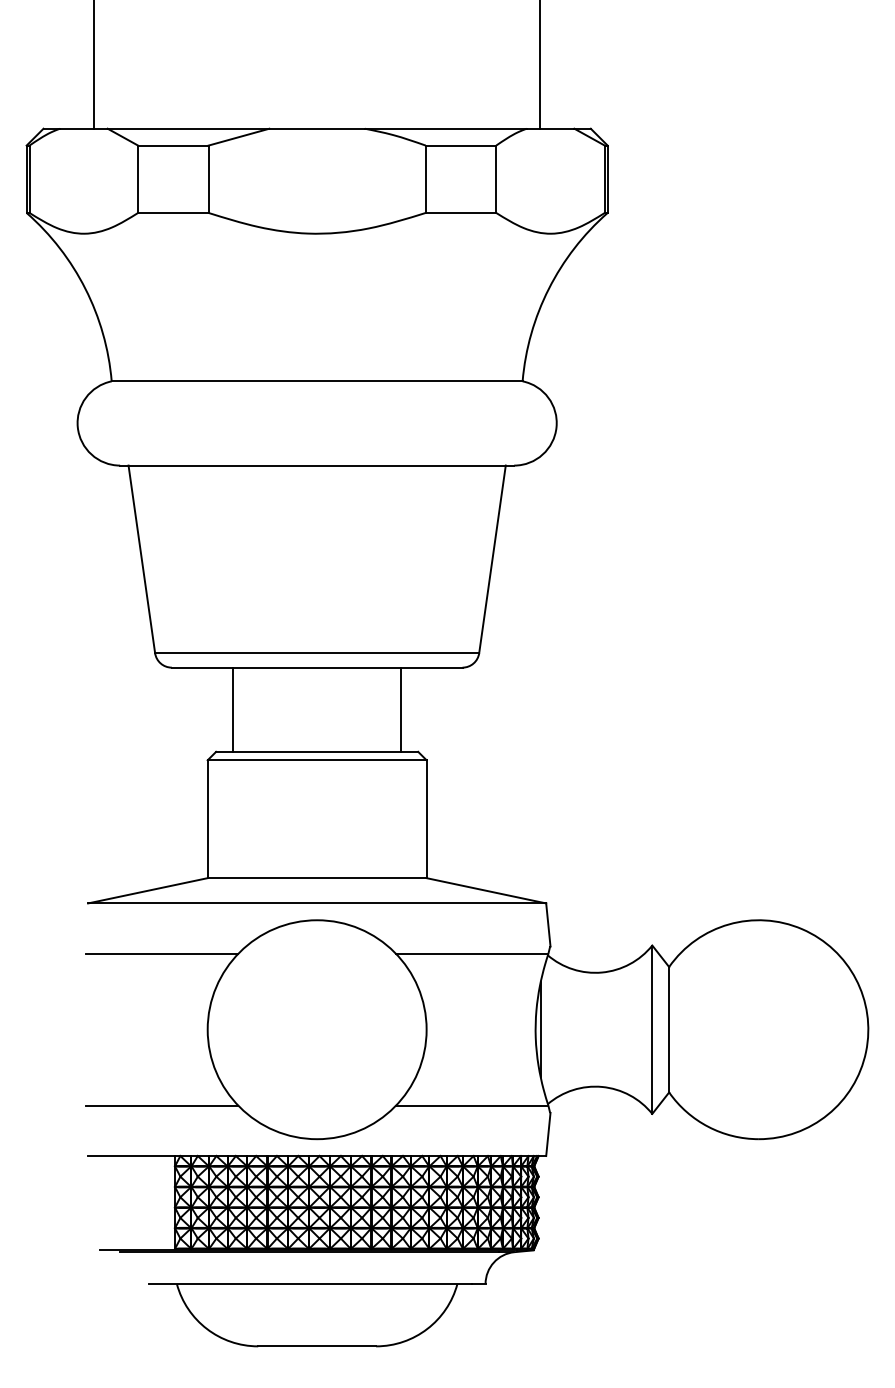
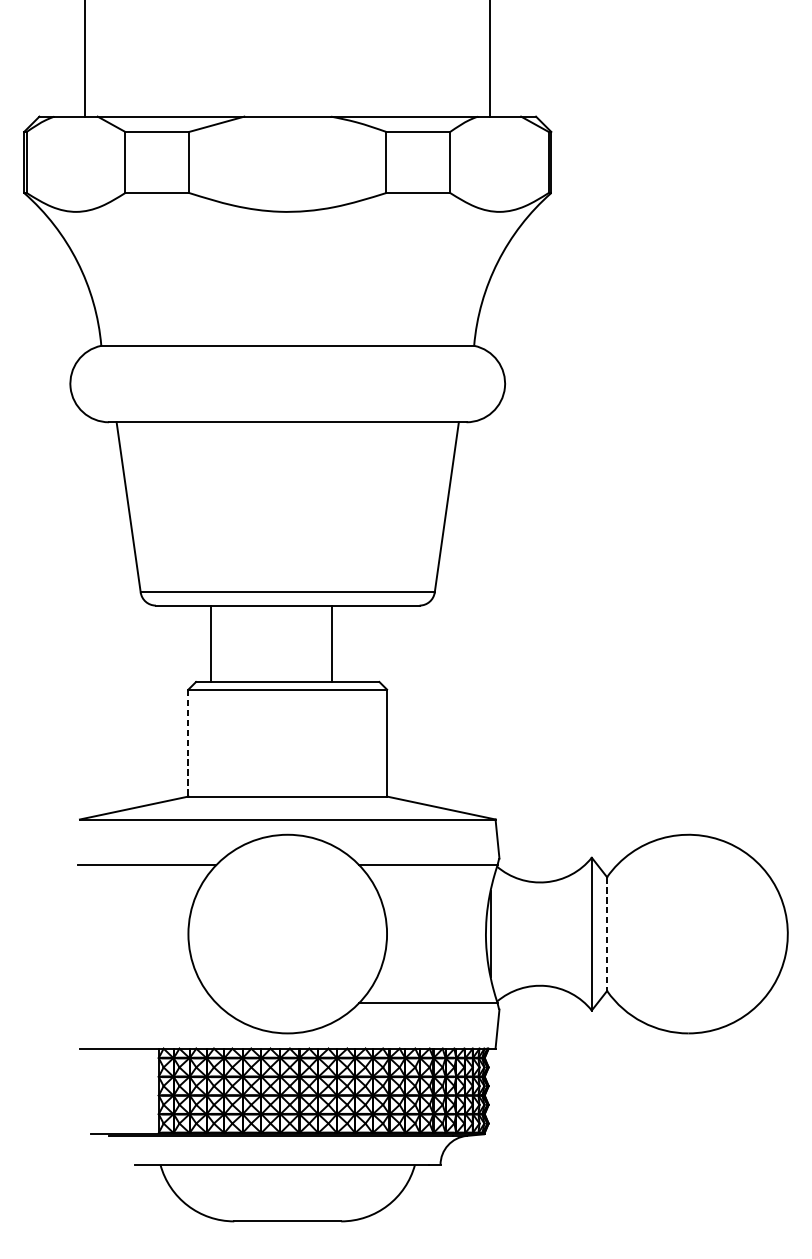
line: (401, 709) -> (332, 643), moved
line: (207, 819) -> (188, 743), solid -> dashed
line: (669, 1029) -> (607, 933), solid -> dashed
line: (161, 1105) -> (146, 1002), removed

